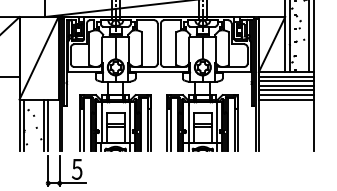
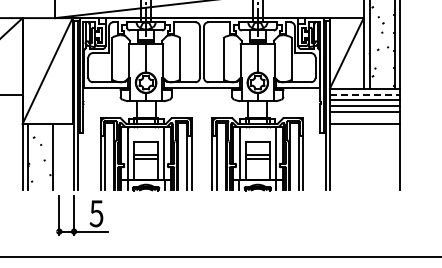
line: (286, 76) -> (365, 94), solid -> dashed
line: (285, 95) -> (364, 118), removed
line: (48, 125) -> (59, 157), removed

